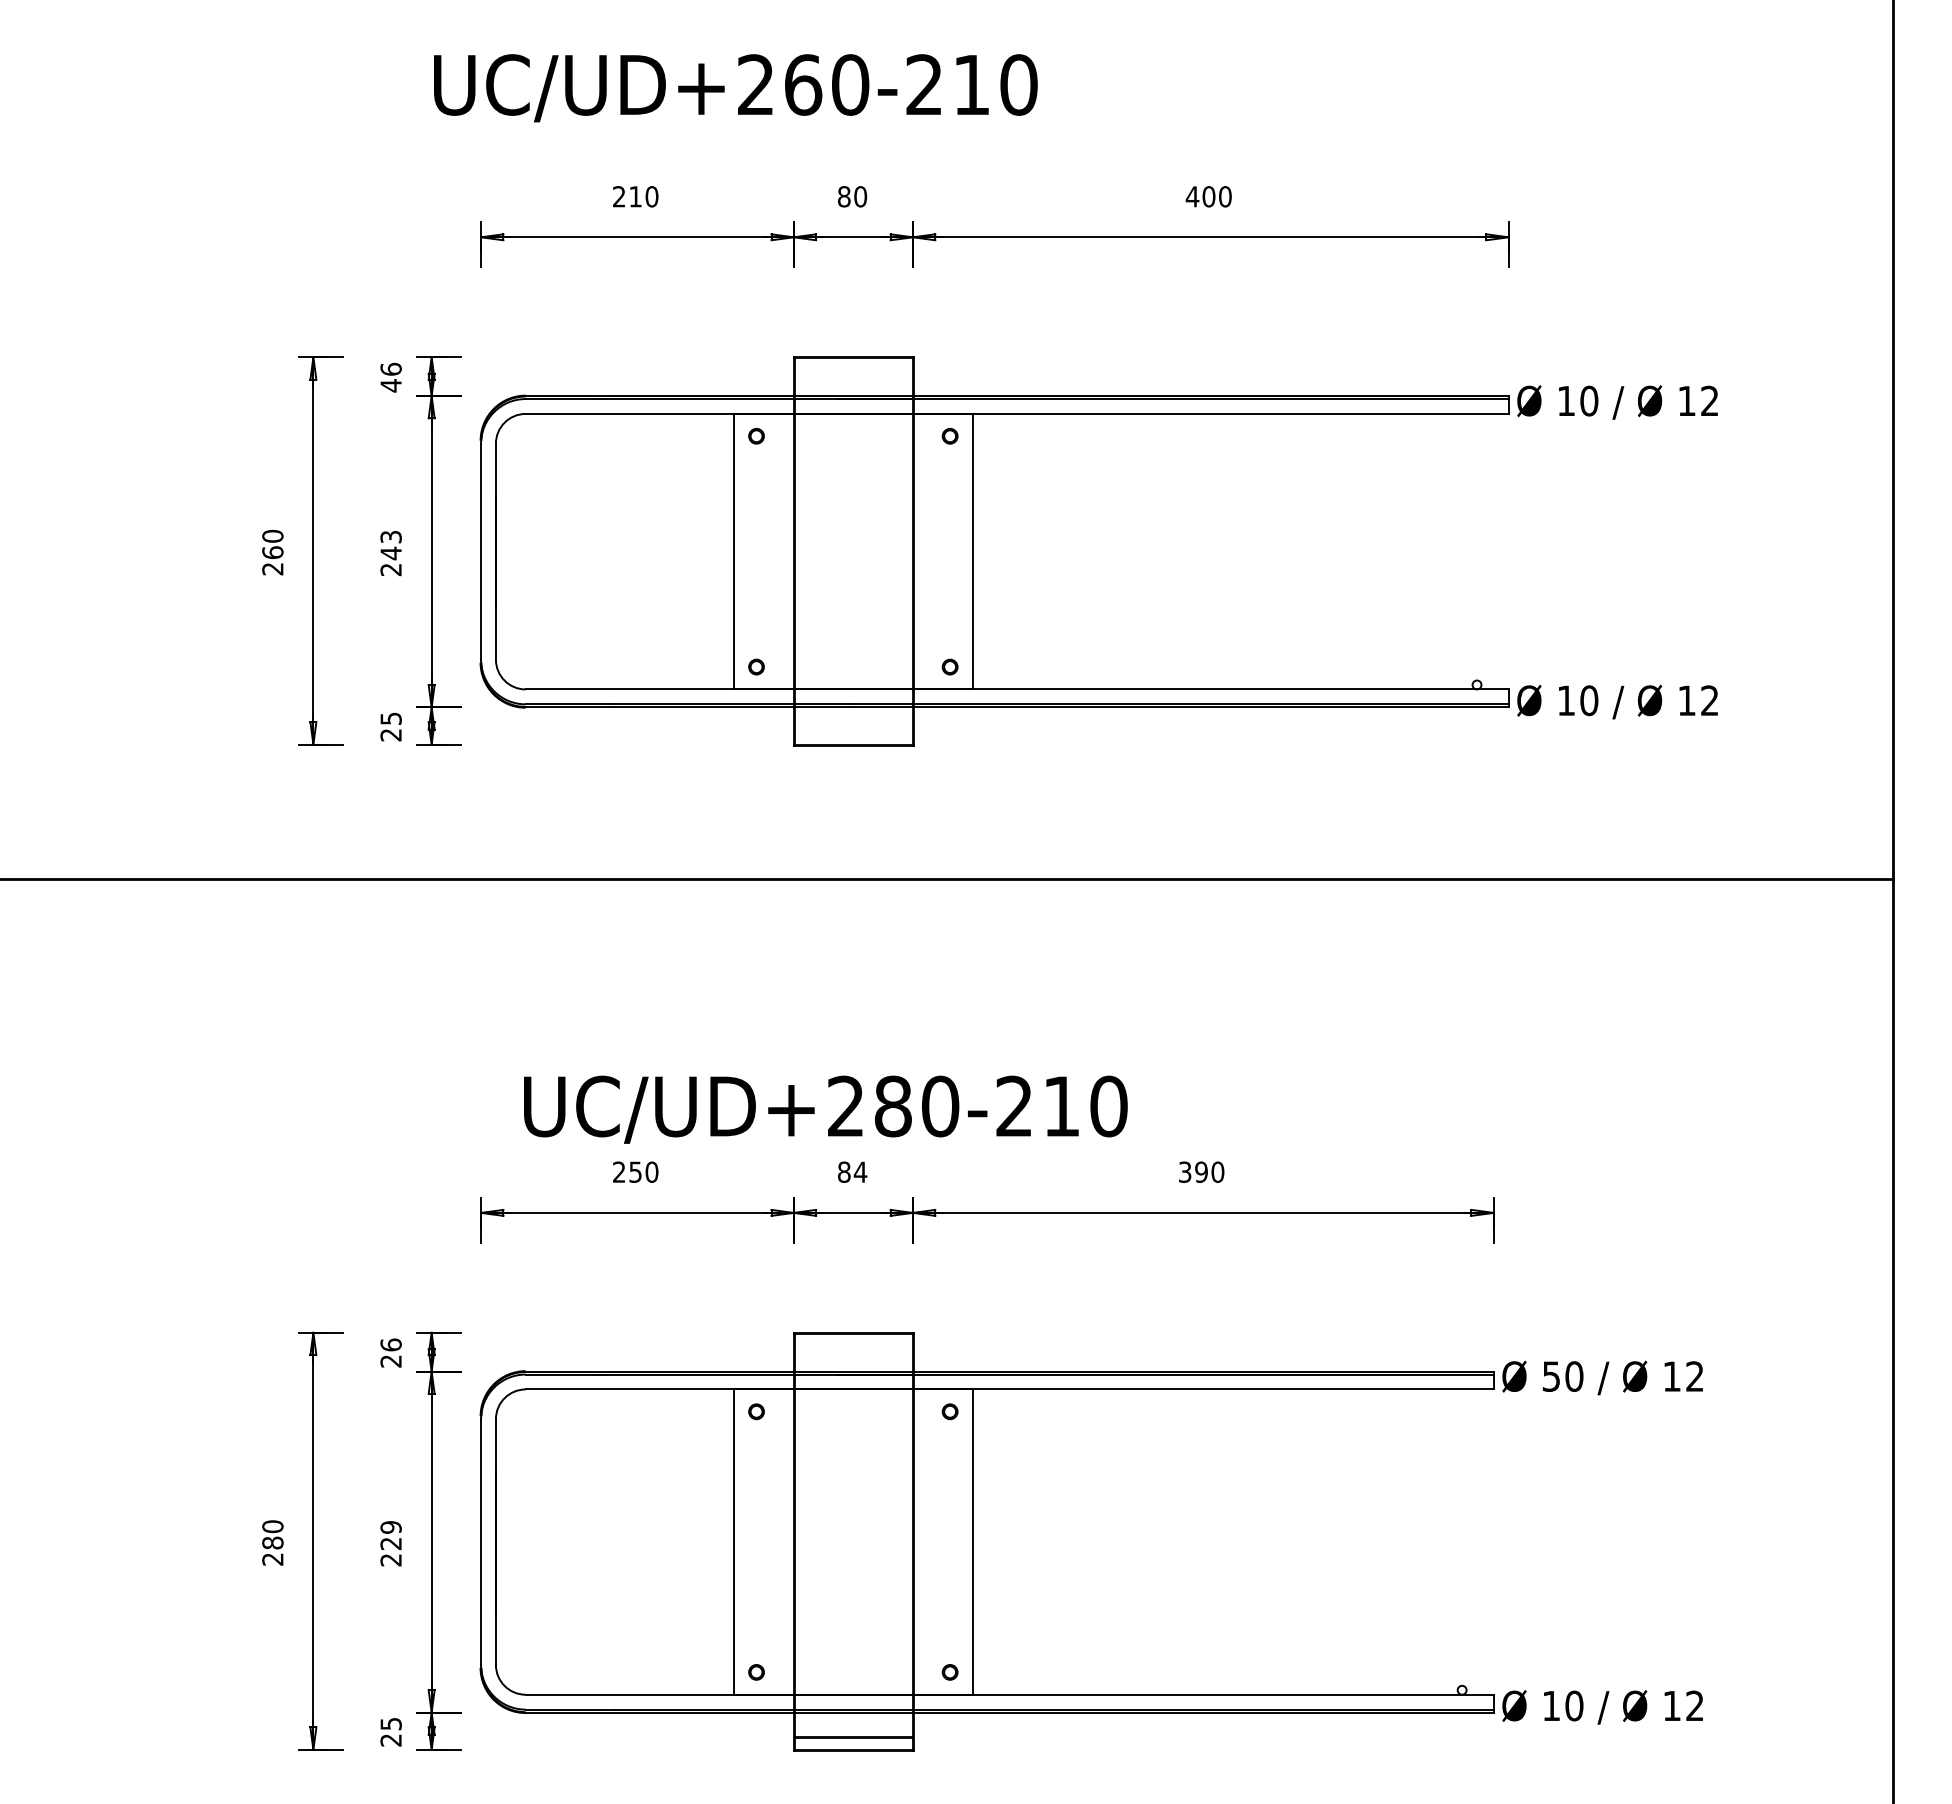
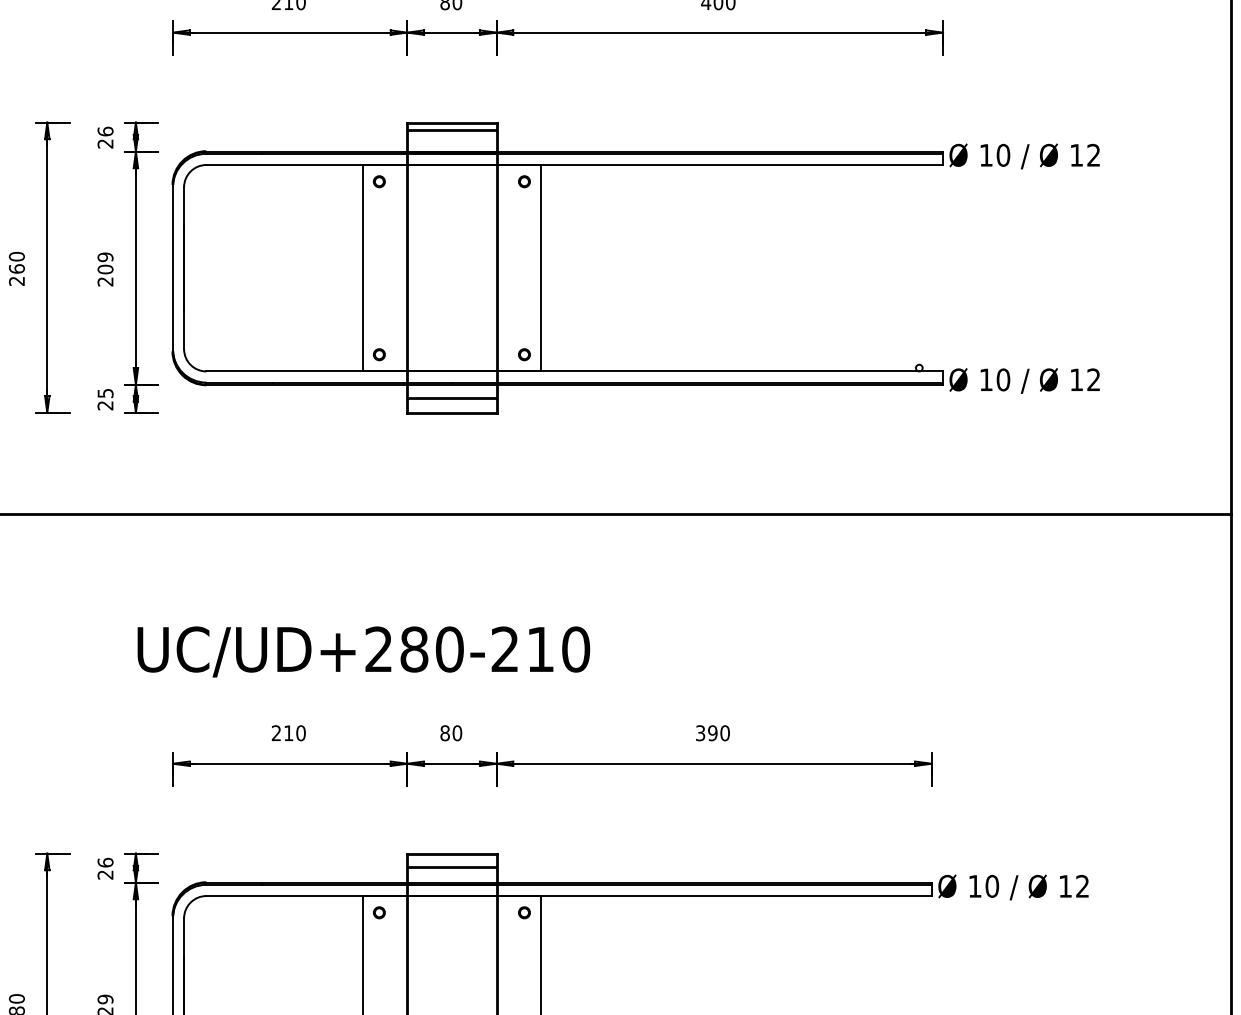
hatch: (852, 382) -> (451, 141), added
text: (390, 385) -> (105, 143), 46 -> 26
text: (390, 545) -> (105, 263), 243 -> 209
hatch: (852, 724) -> (451, 397), added
text: (825, 1109) -> (363, 651), moved
text: (635, 1171) -> (288, 732), 250 -> 210
text: (860, 1171) -> (457, 732), 84 -> 80
hatch: (852, 1350) -> (451, 866), added
text: (1550, 1376) -> (974, 886), 50 -> 10

